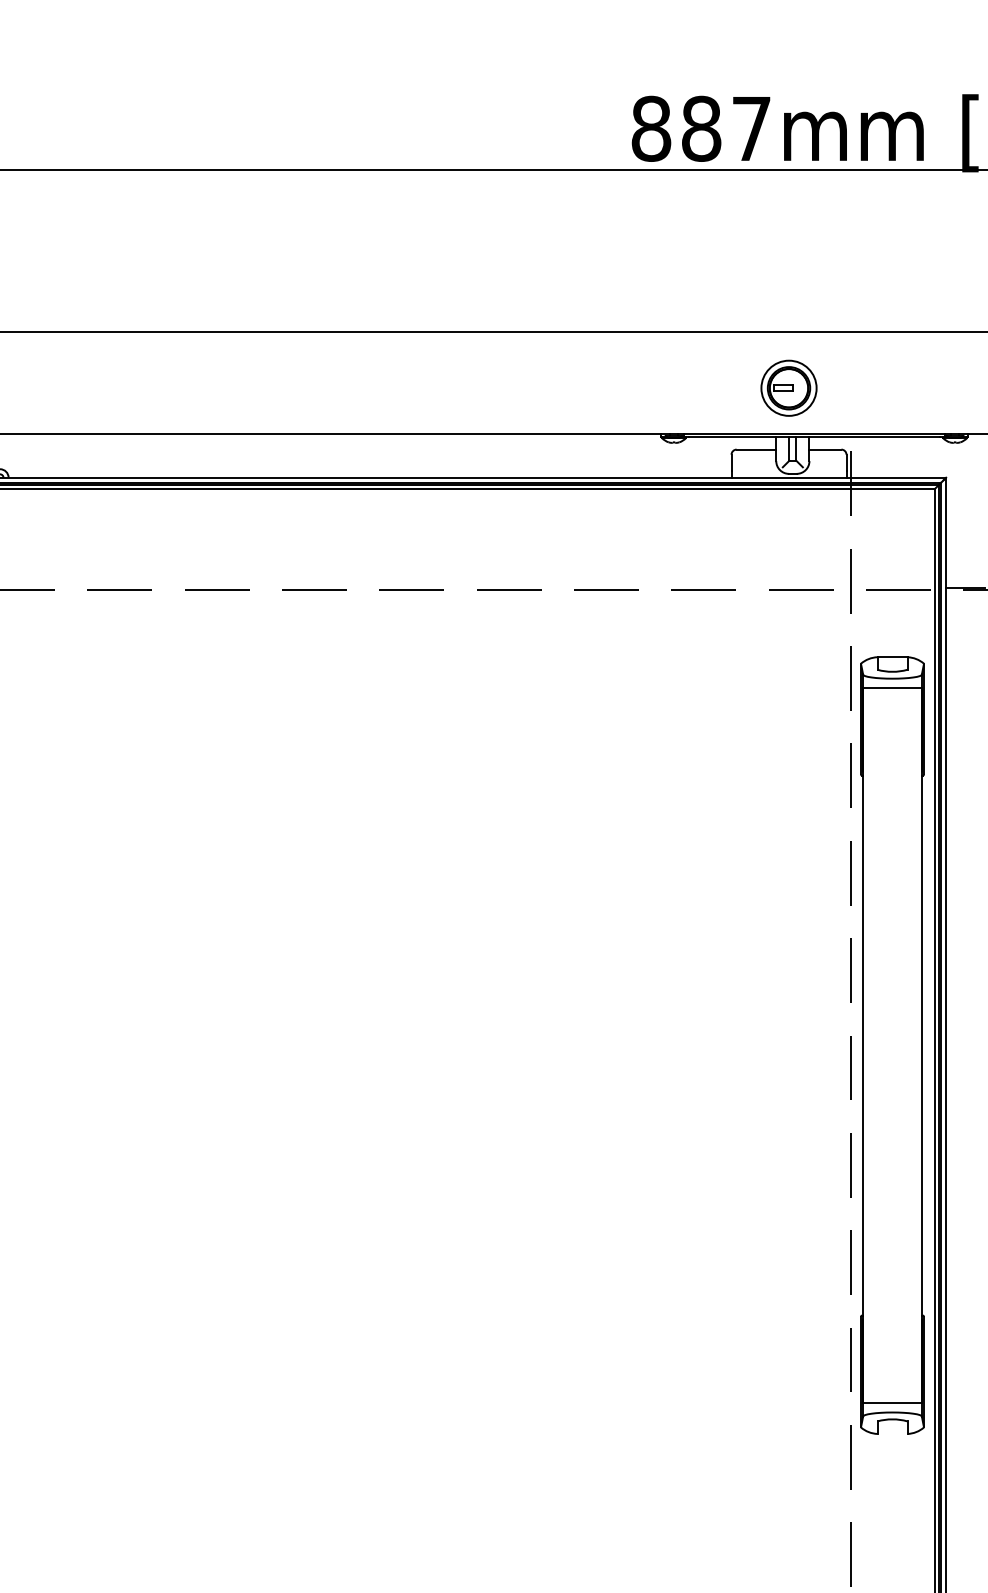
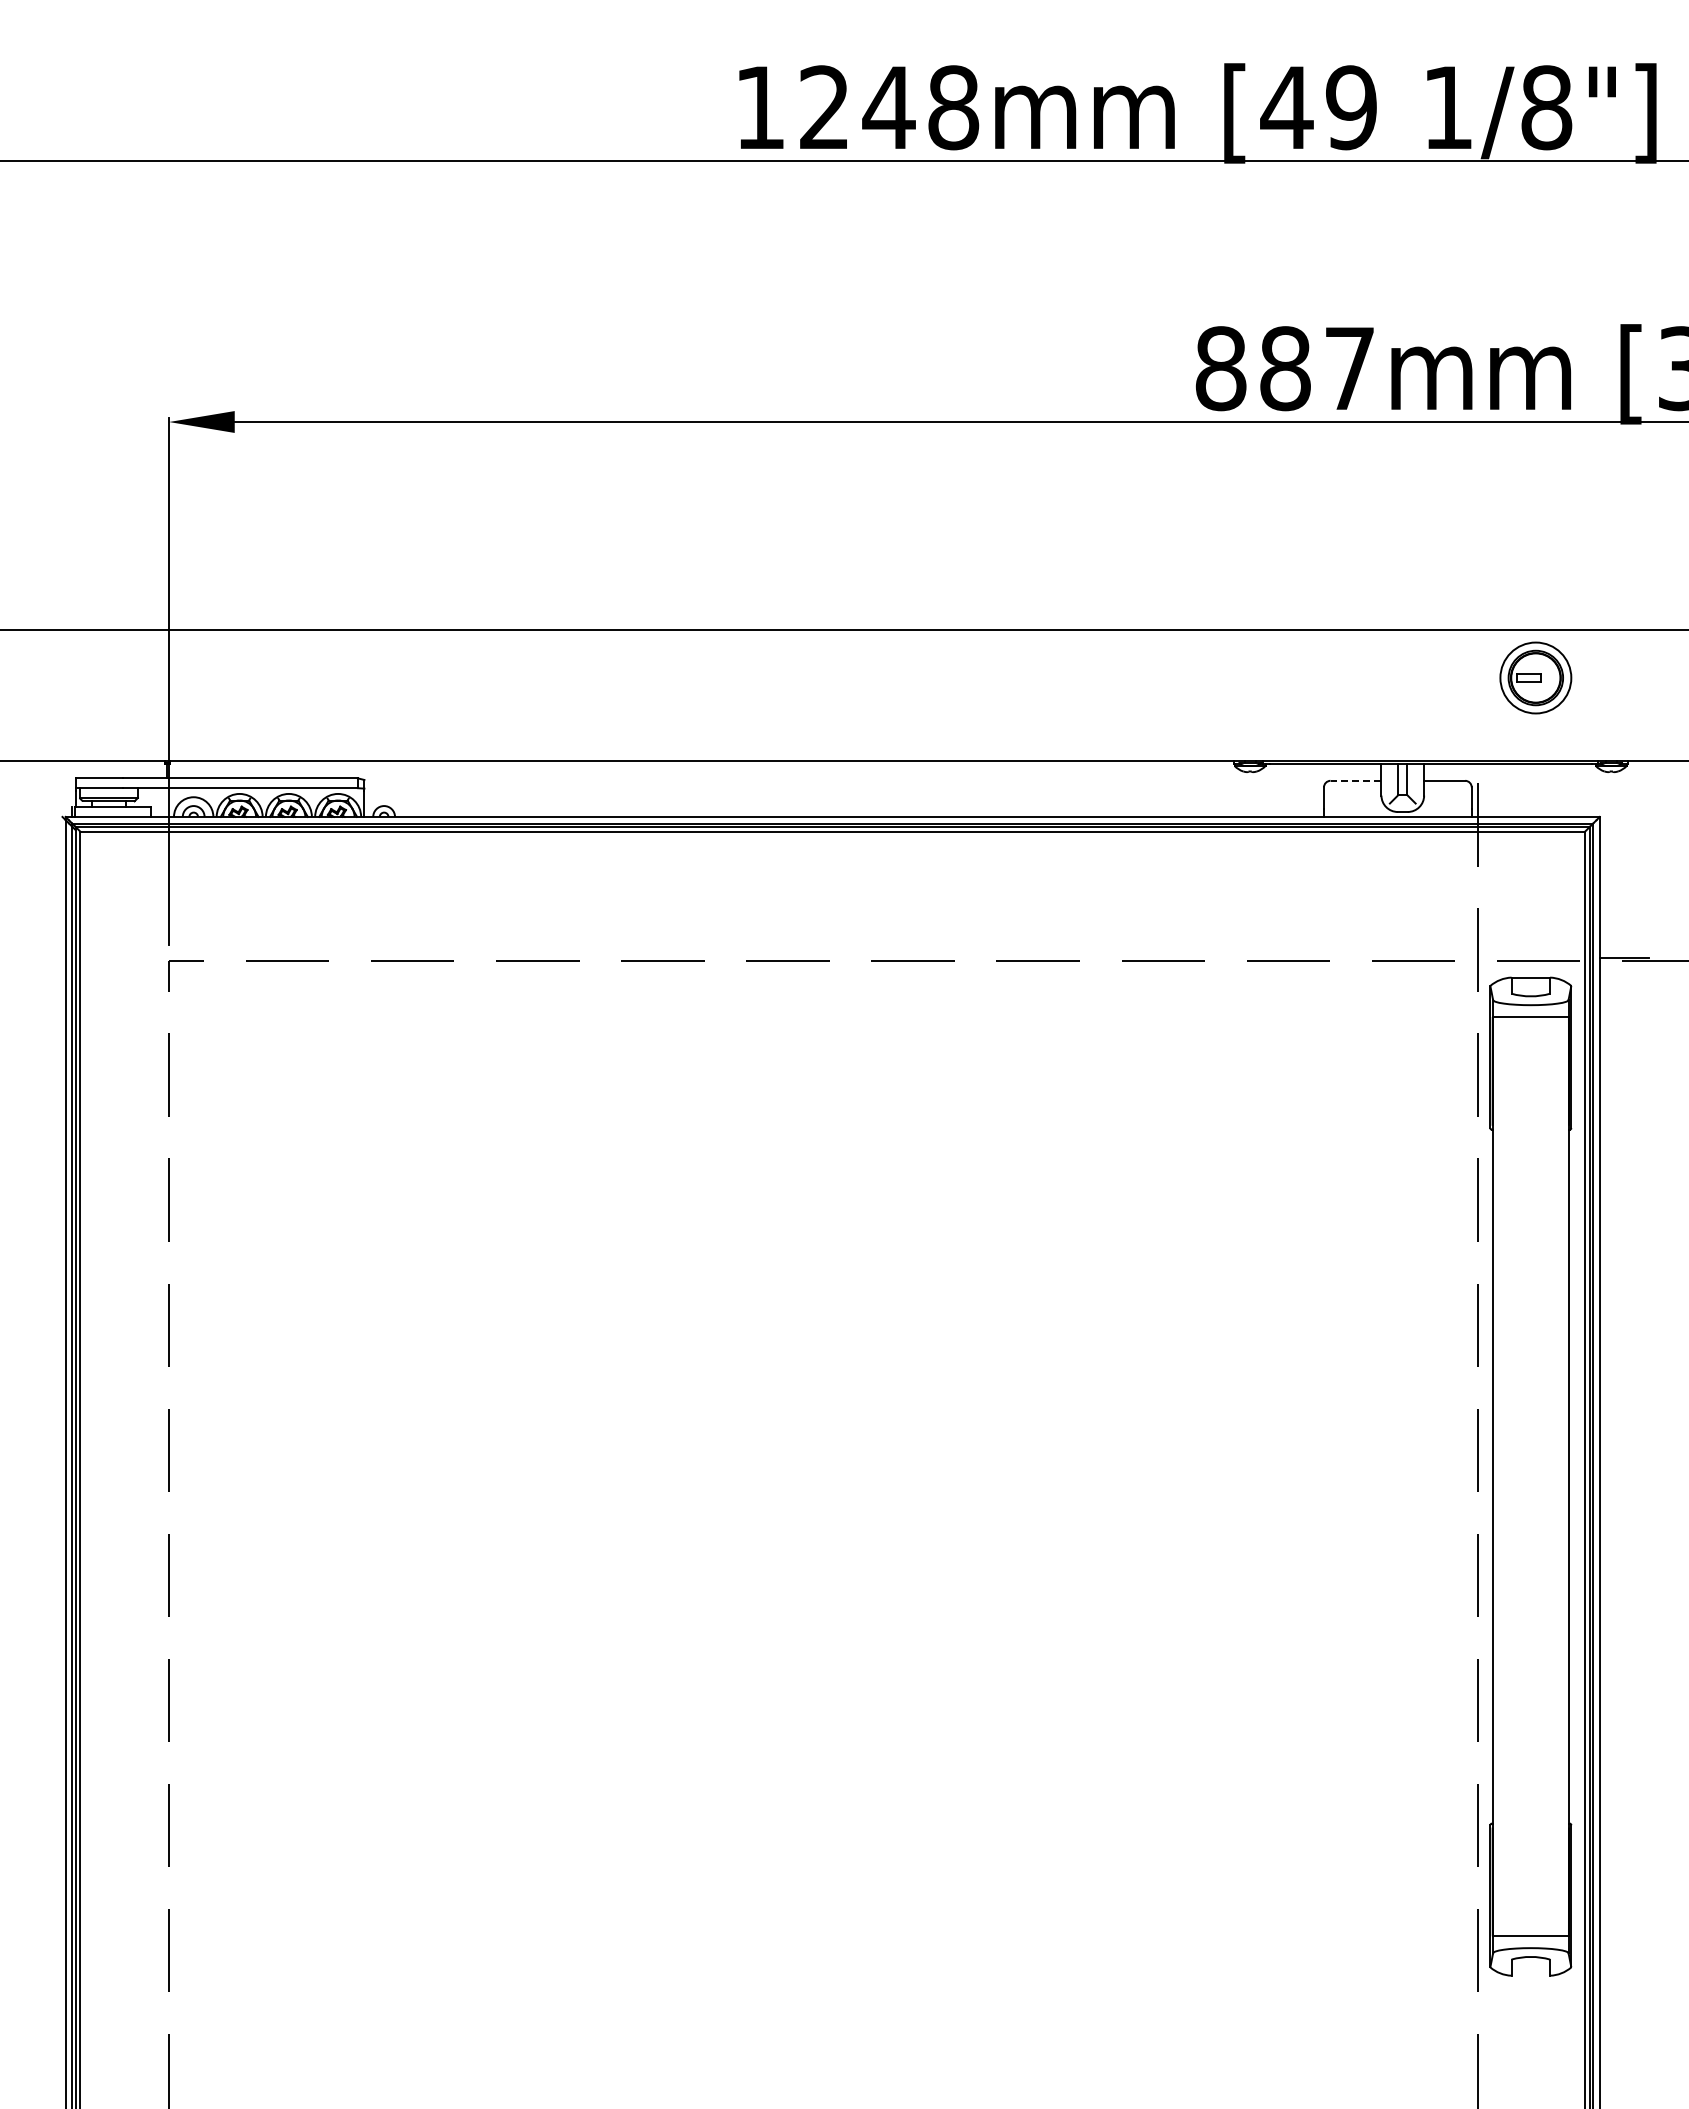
part: (788, 387) -> (1535, 677), moved
line: (756, 449) -> (1355, 780), solid -> dashed
part: (892, 1045) -> (1530, 1476), moved

